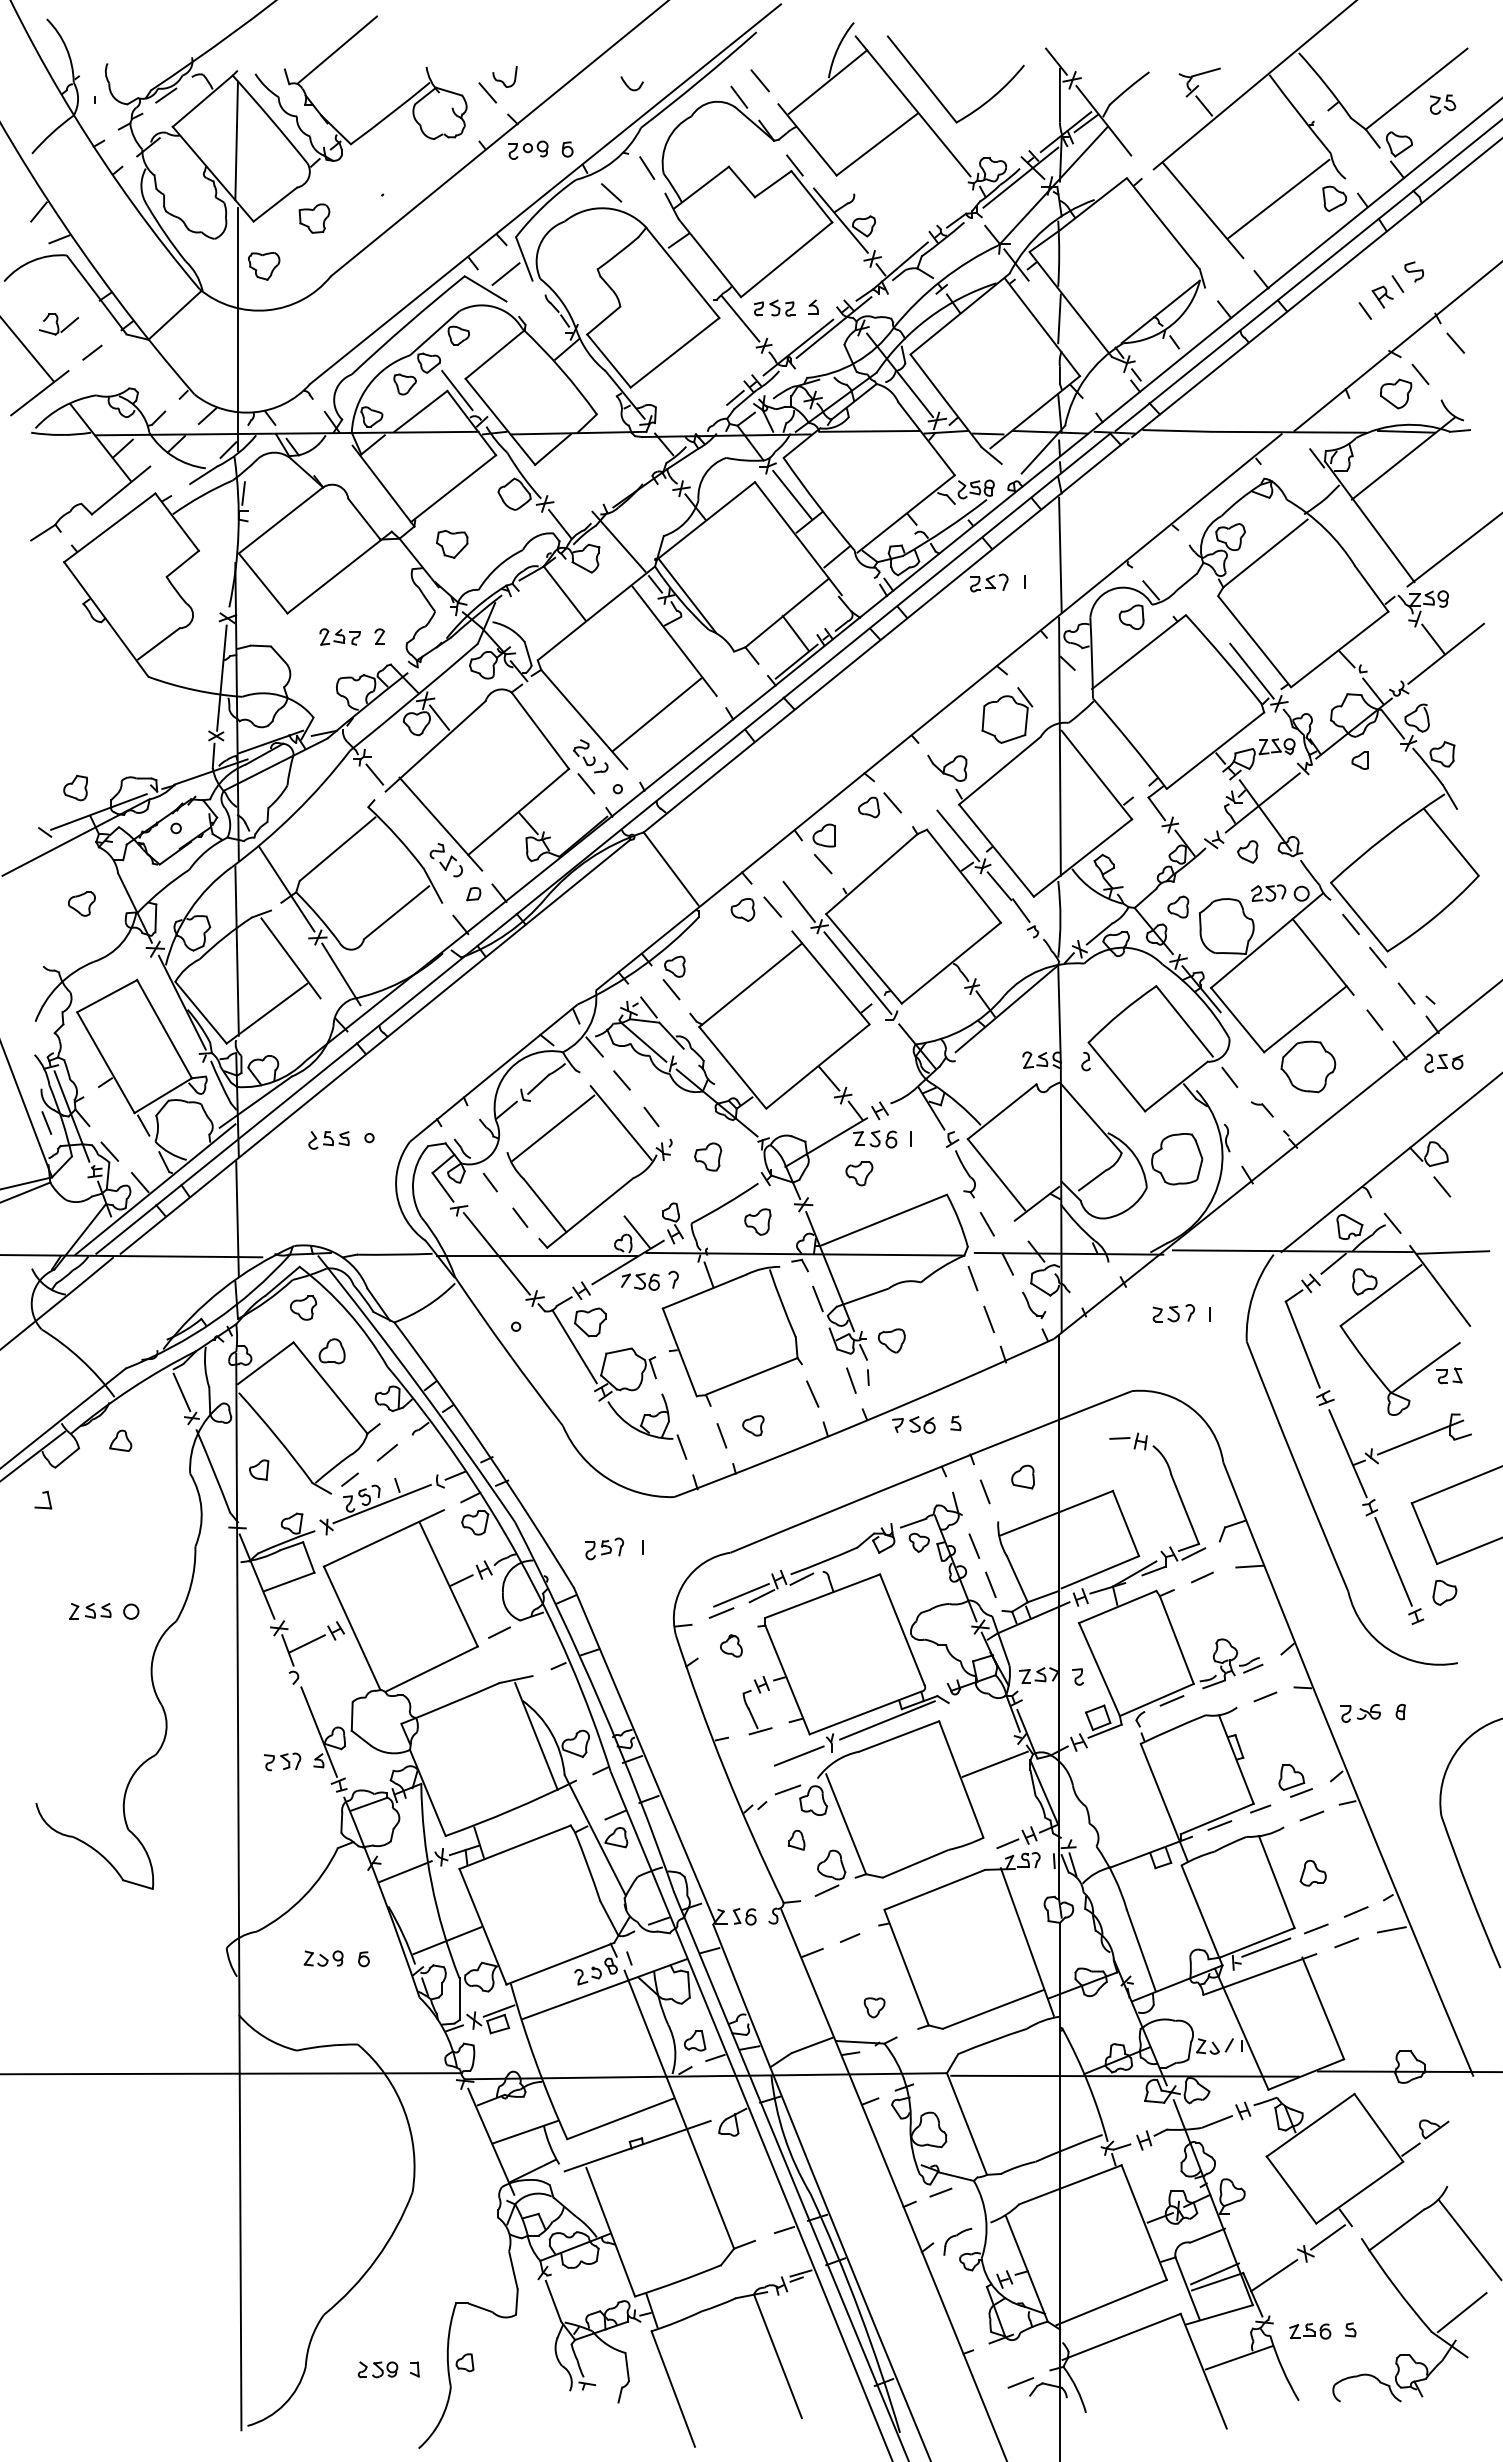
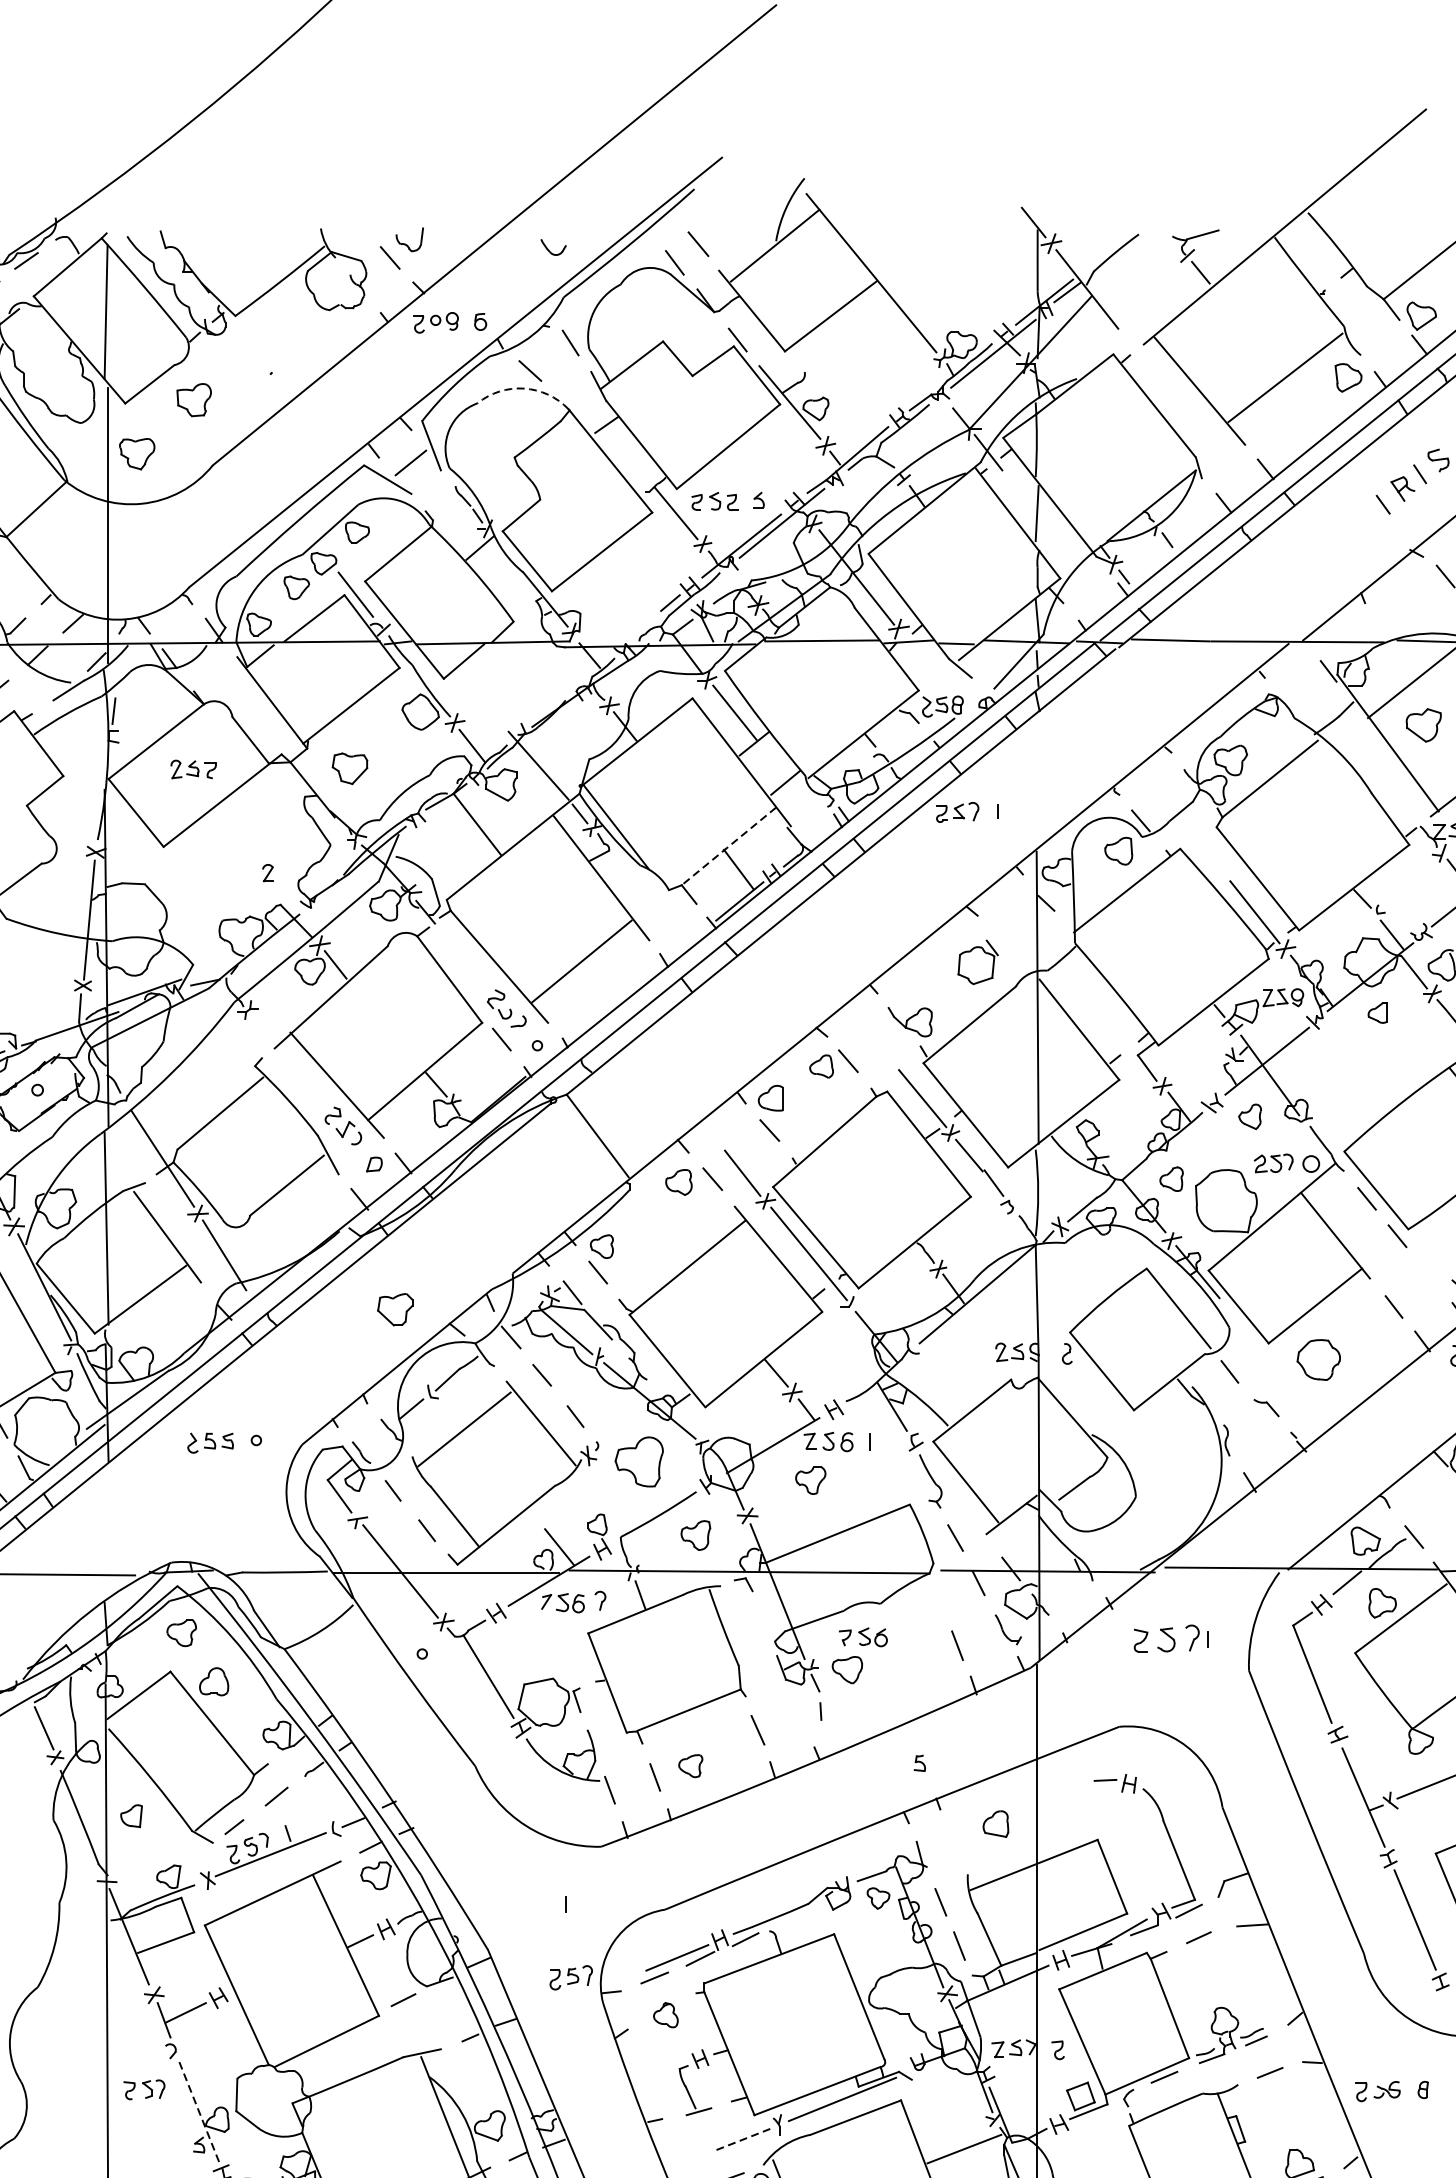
line: (337, 49) -> (220, 208), removed
part: (937, 96) -> (899, 261), removed
arc: (606, 208) -> (524, 388), solid -> dashed
part: (1396, 393) -> (1424, 724), moved
line: (1060, 554) -> (1038, 780), removed
line: (786, 613) -> (728, 846), solid -> dashed
part: (339, 636) -> (193, 768), moved
part: (1007, 715) -> (978, 962), size x0.7
line: (374, 774) -> (262, 1029), removed
line: (1406, 993) -> (1429, 1276), removed
part: (1308, 1066) -> (1318, 1359), size x0.7
part: (708, 1156) -> (639, 1461), size x1.6
part: (1177, 1159) -> (1170, 1464), removed
line: (237, 1218) -> (107, 1531), removed
line: (972, 1278) -> (938, 1599), removed
line: (817, 1298) -> (763, 1622), removed
part: (1173, 1313) -> (1166, 1639), size x1.4
part: (590, 1322) -> (395, 1309), moved
line: (851, 1380) -> (801, 1714), removed
part: (913, 1424) -> (862, 1636), moved
line: (984, 1491) -> (952, 1840), removed
part: (604, 1548) -> (570, 1977), moved
line: (319, 1732) -> (199, 2113), solid -> dashed
line: (798, 1756) -> (741, 2140), solid -> dashed
part: (282, 1761) -> (144, 2089), moved

